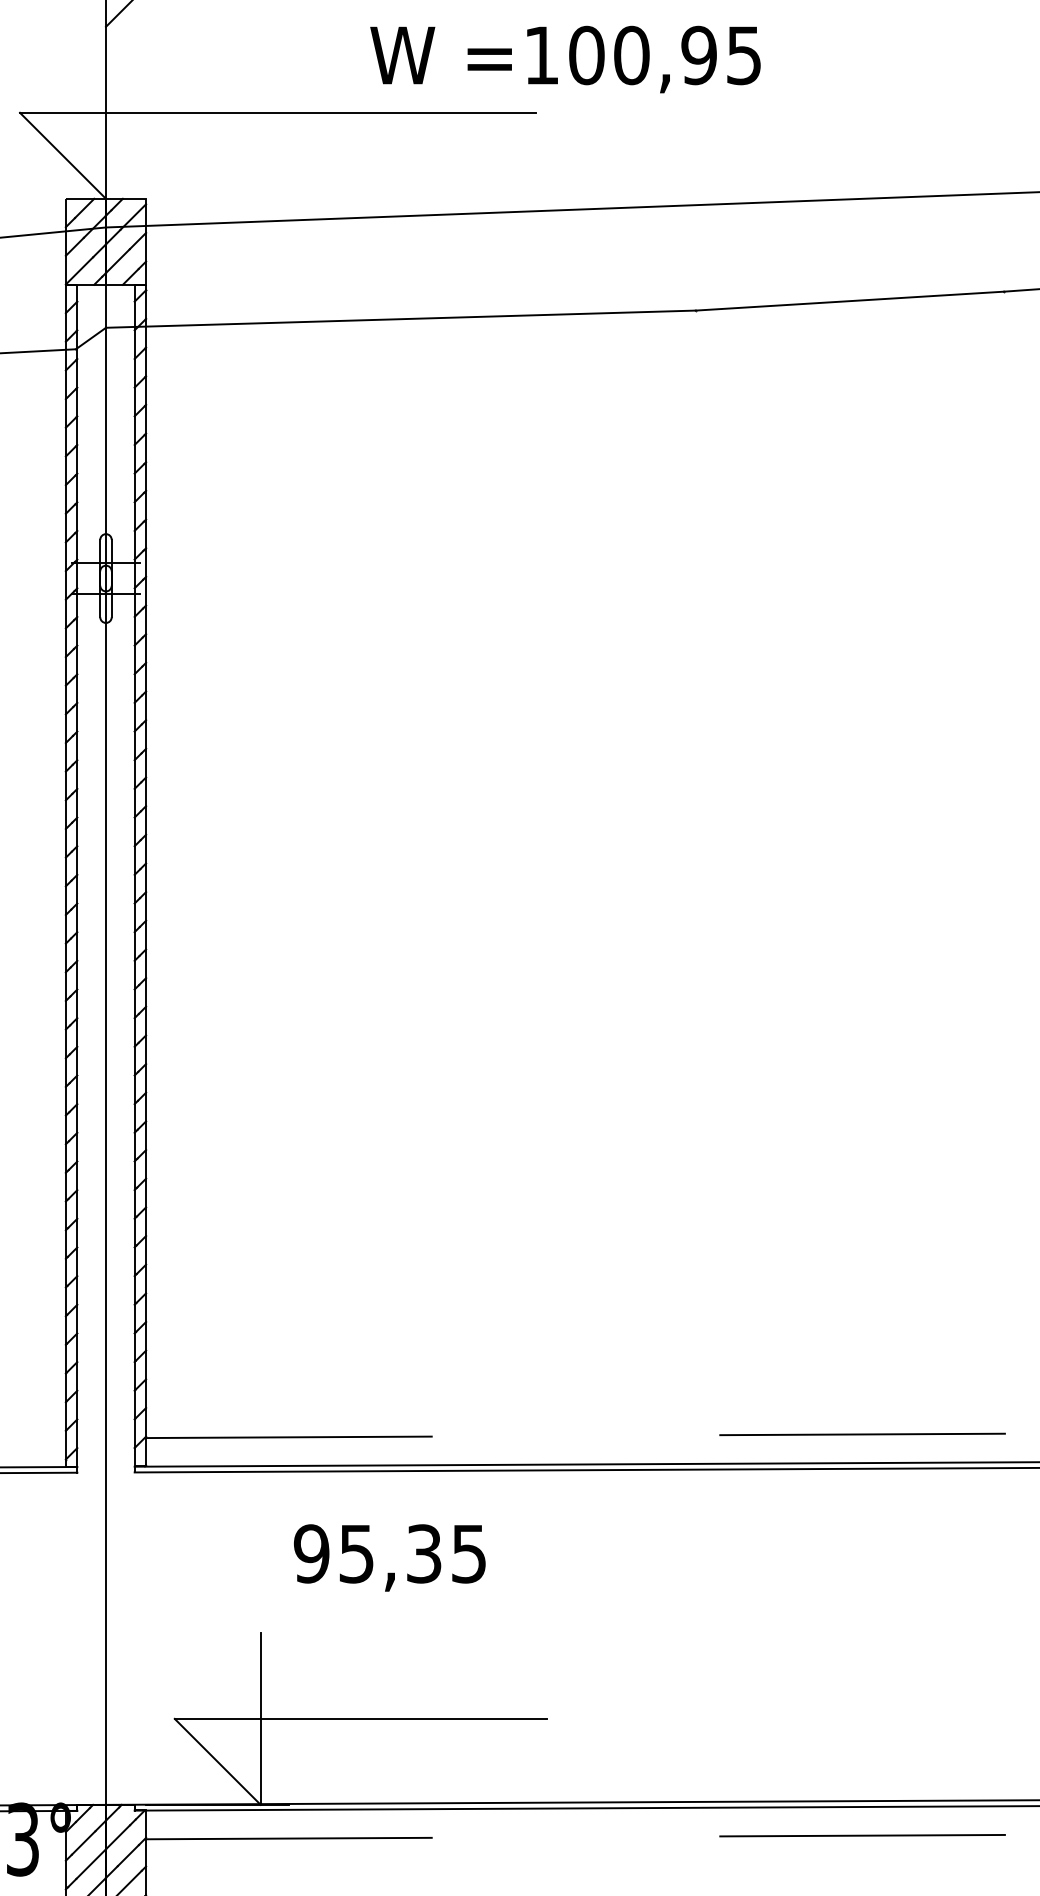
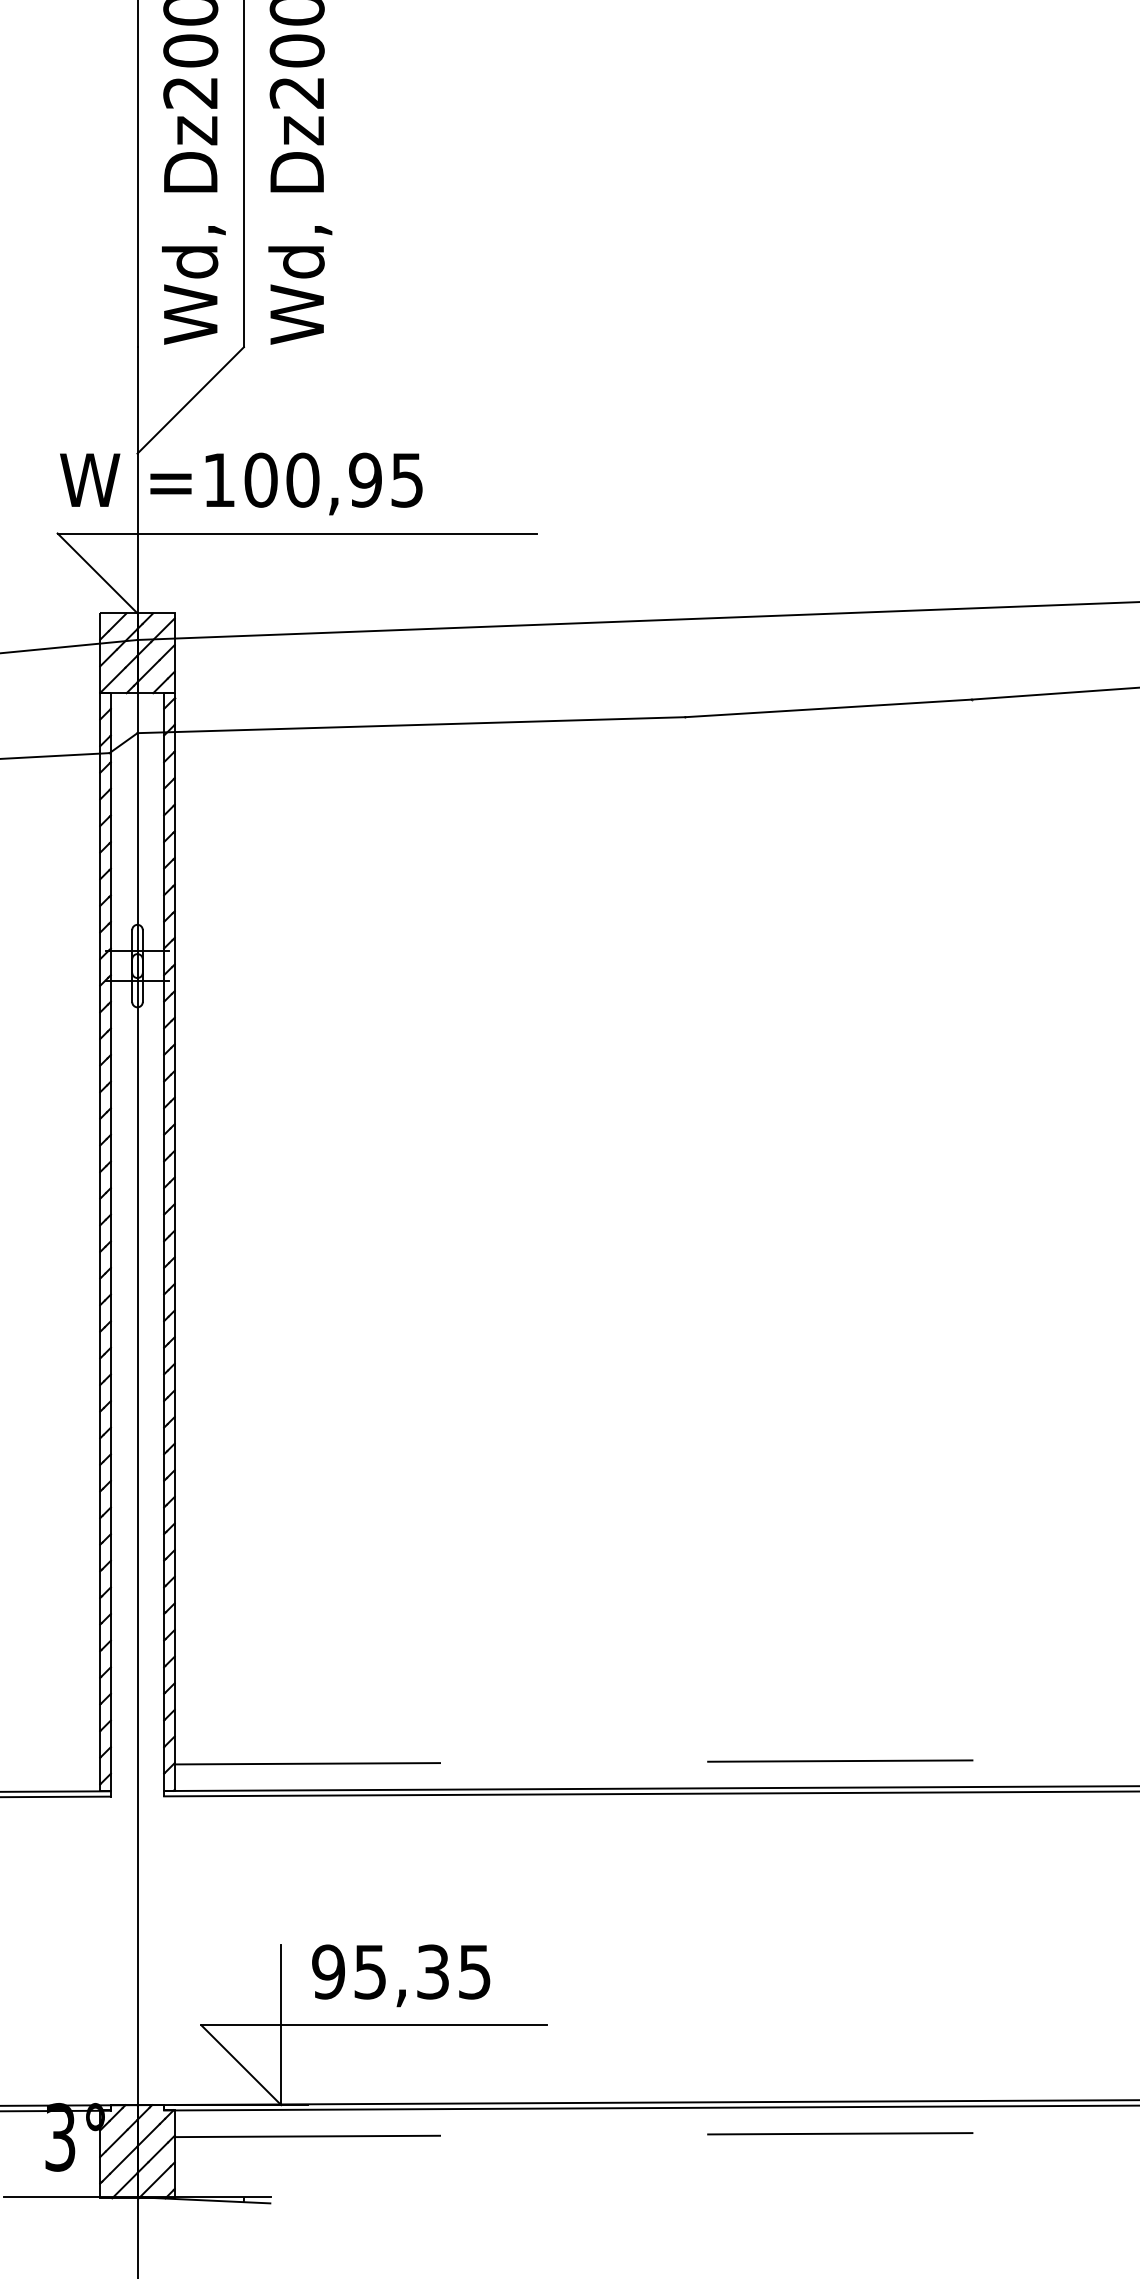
text: (565, 59) -> (241, 483), moved
text: (390, 1557) -> (401, 1975), moved

